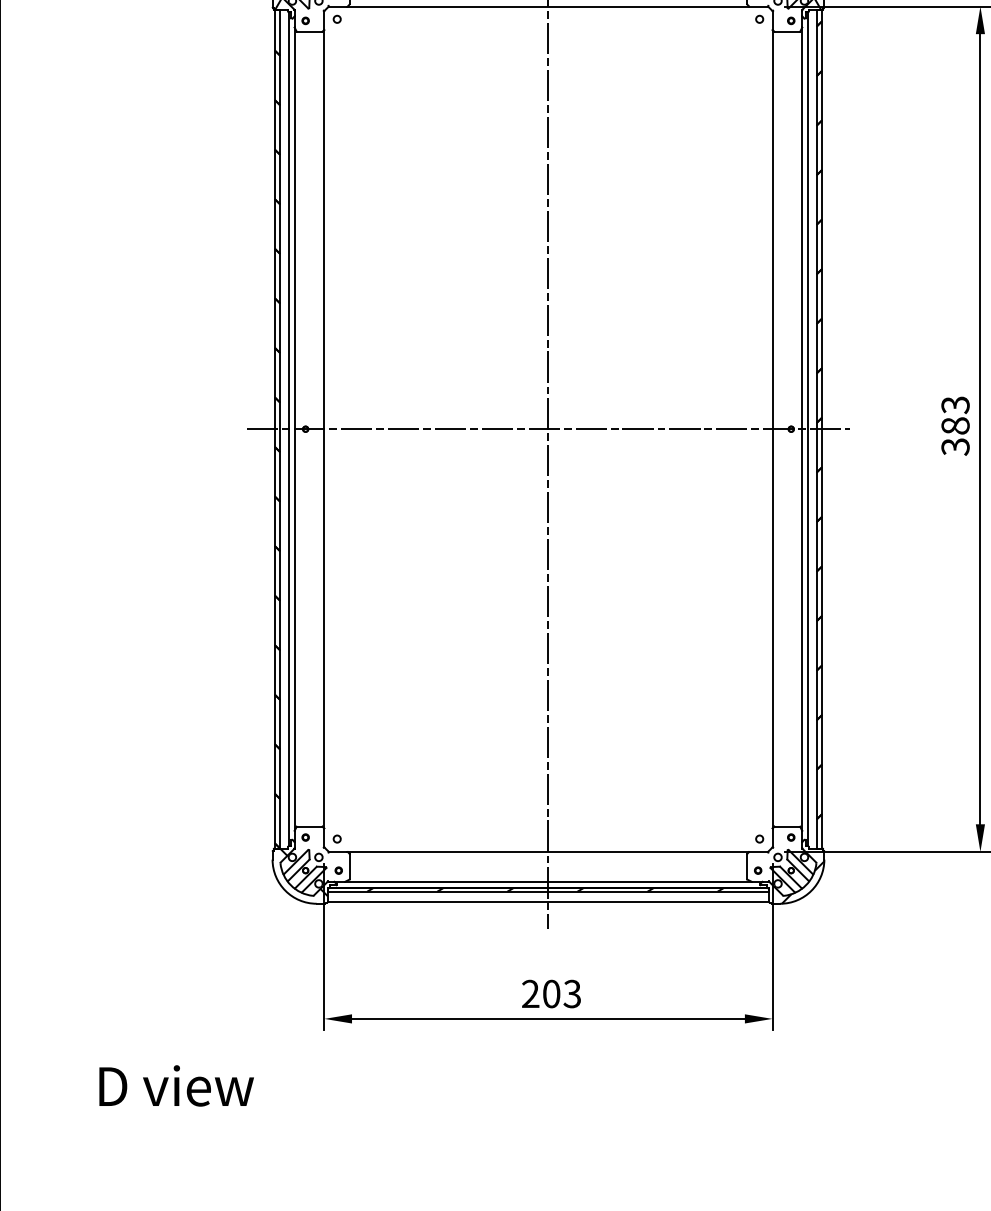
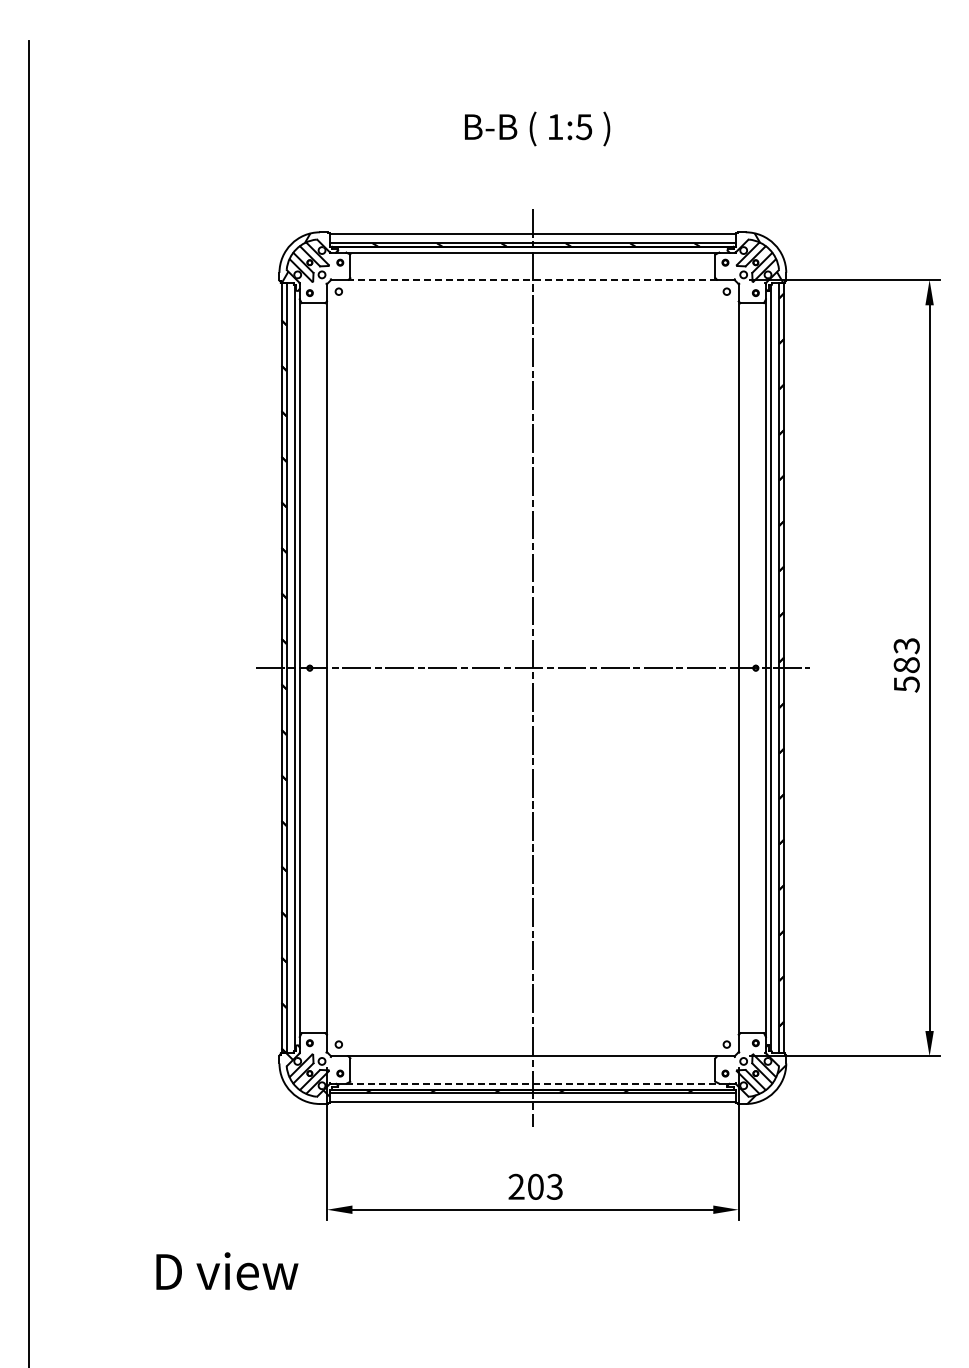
line: (548, 6) -> (532, 279), solid -> dashed
text: (955, 445) -> (906, 683), 383 -> 583
line: (548, 881) -> (532, 1083), solid -> dashed
text: (176, 1086) -> (227, 1271), moved

